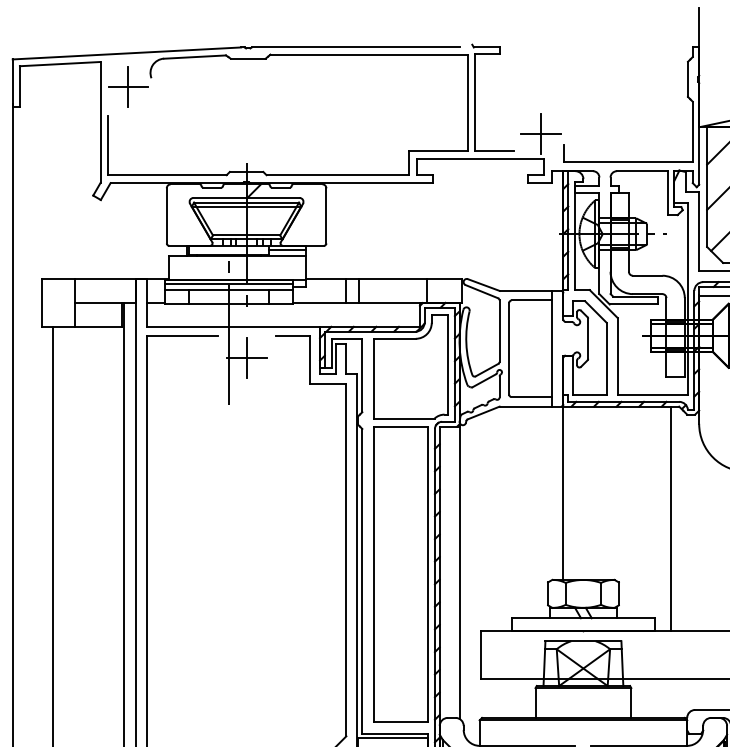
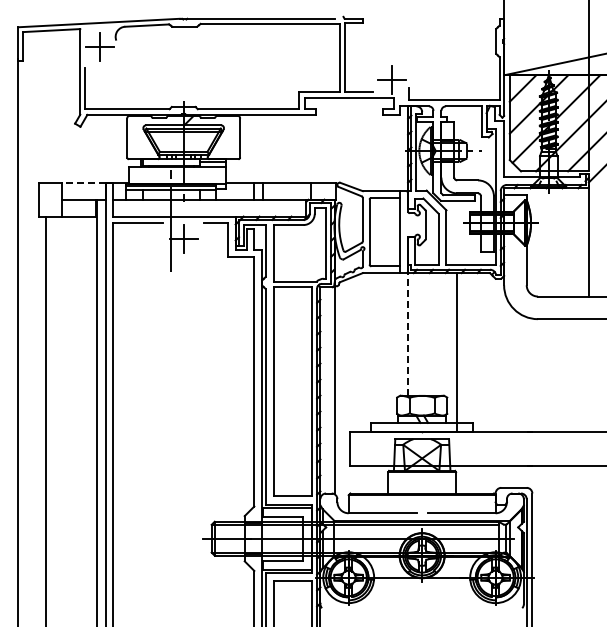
line: (105, 278) -> (83, 182), solid -> dashed
line: (564, 491) -> (408, 333), solid -> dashed
line: (671, 518) -> (457, 352), moved

